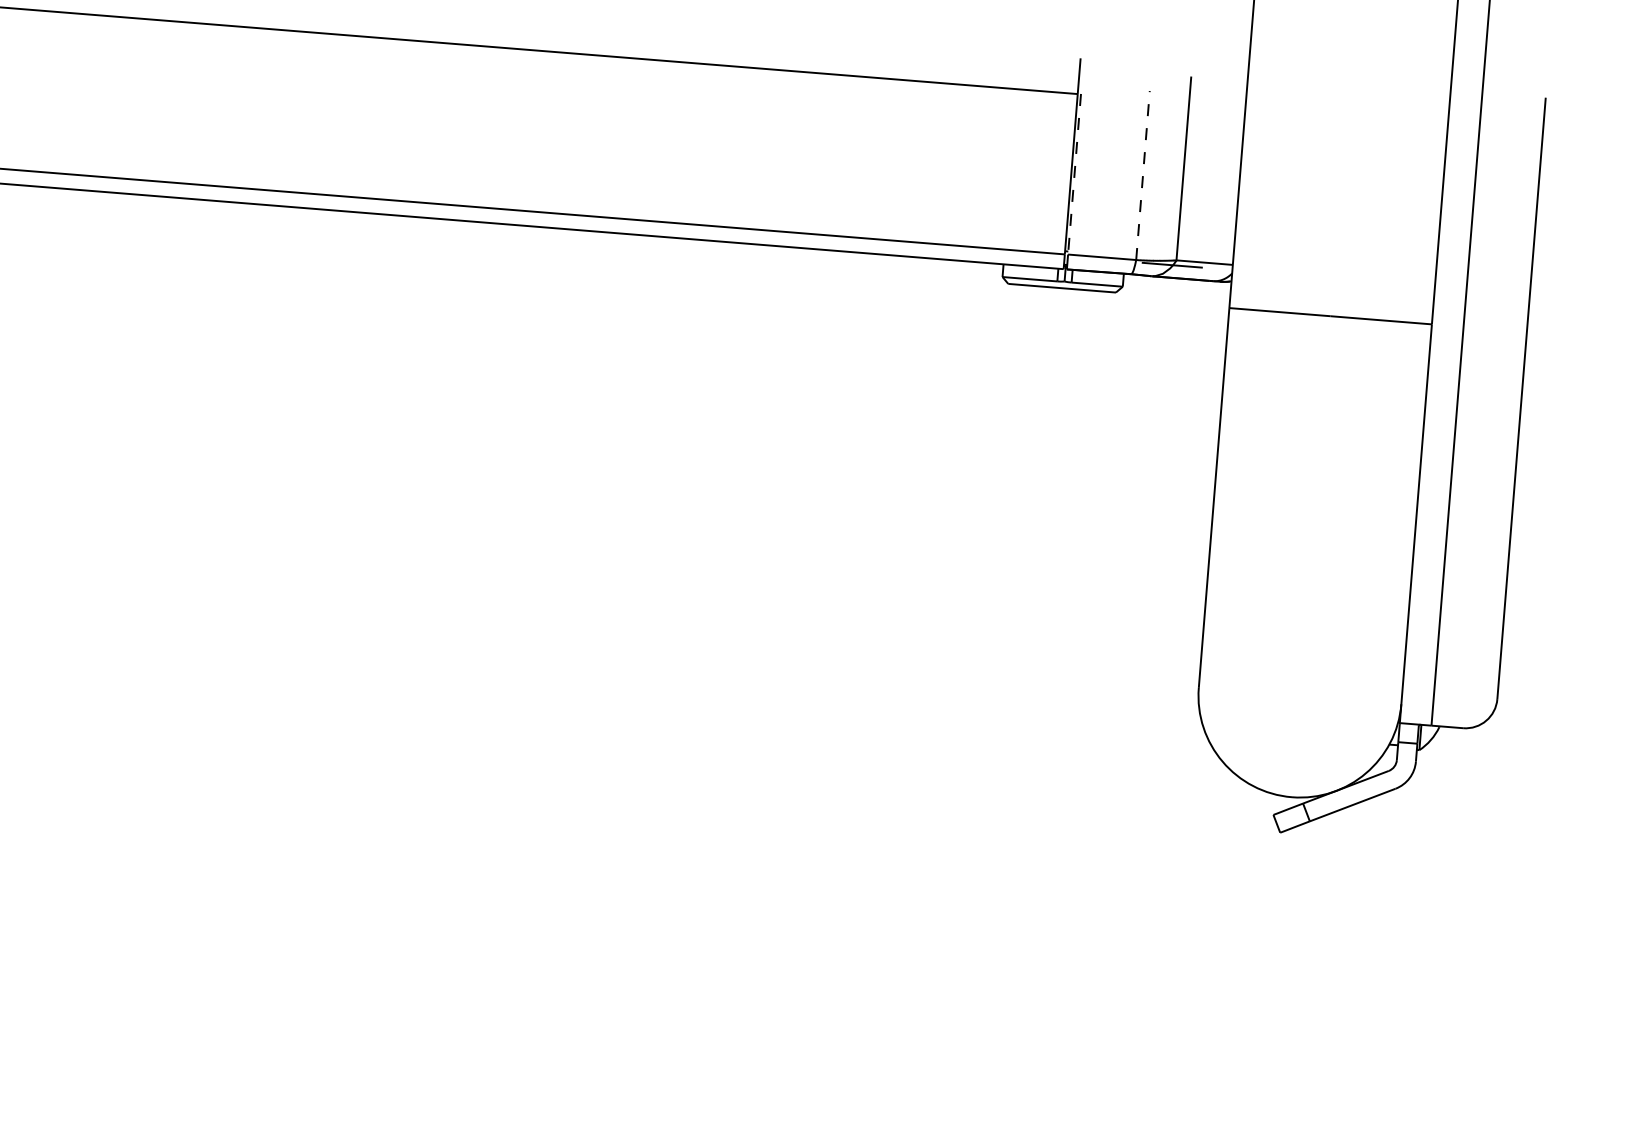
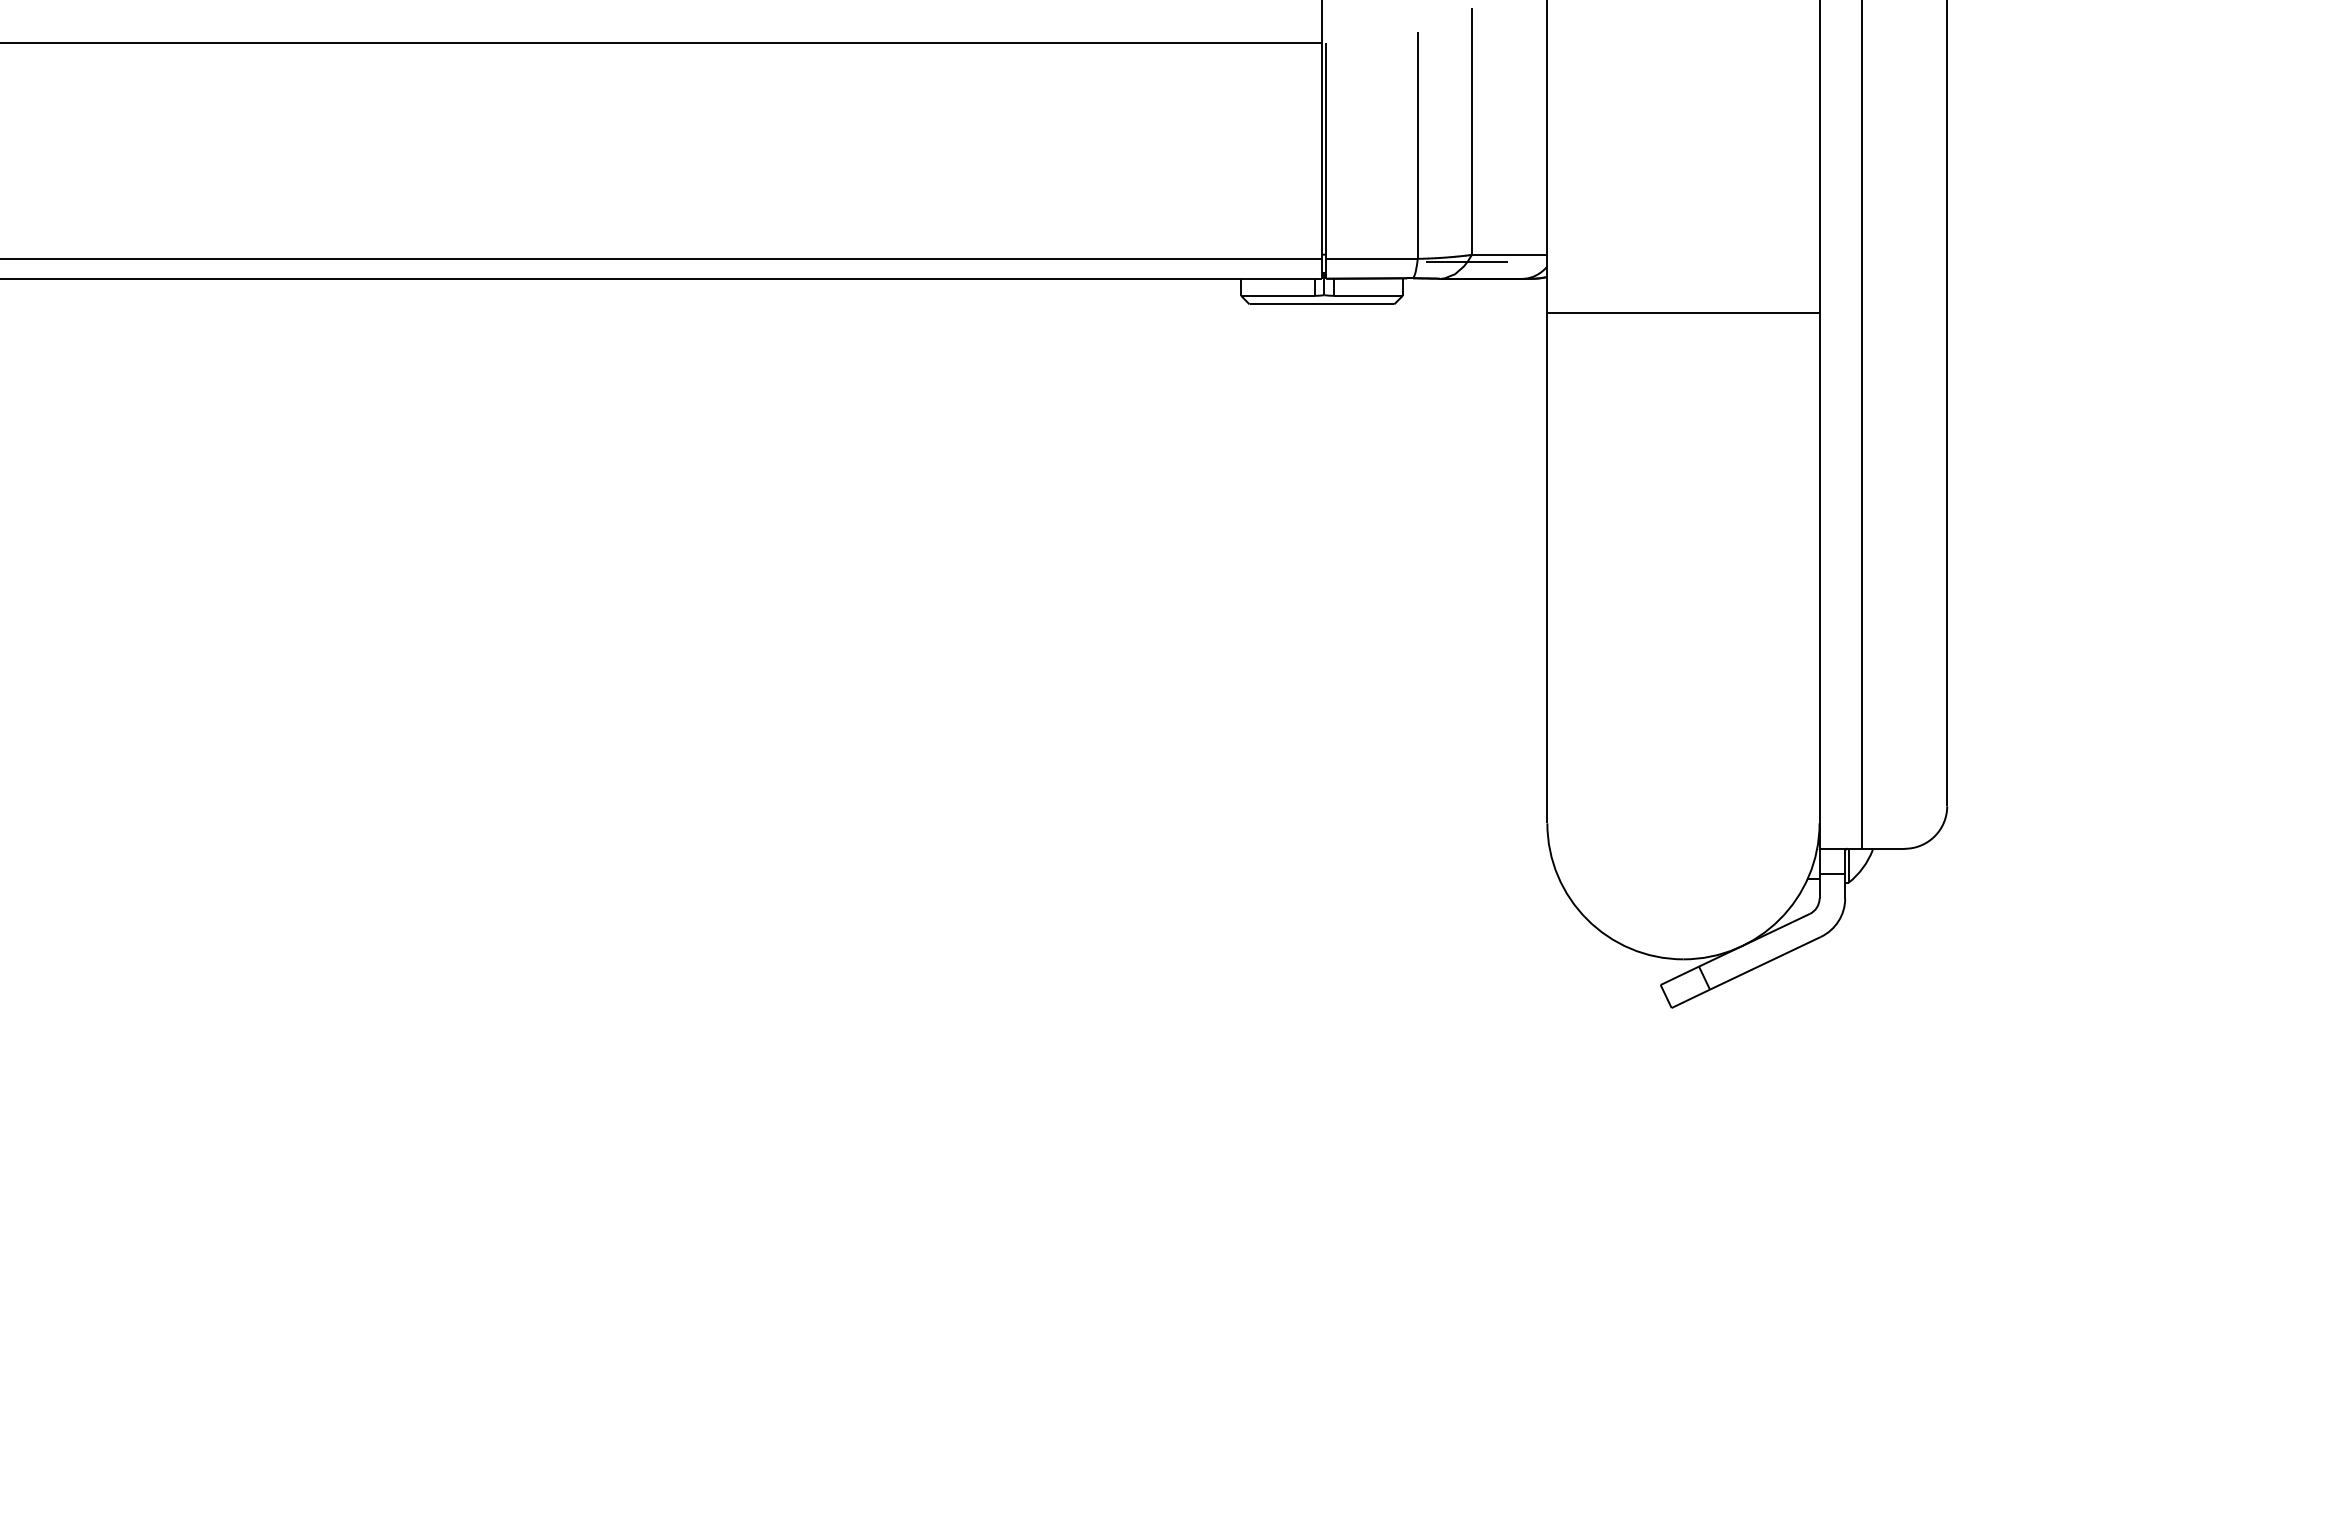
line: (1074, 173) -> (1326, 150), dashed -> solid
line: (1142, 175) -> (1417, 145), dashed -> solid

